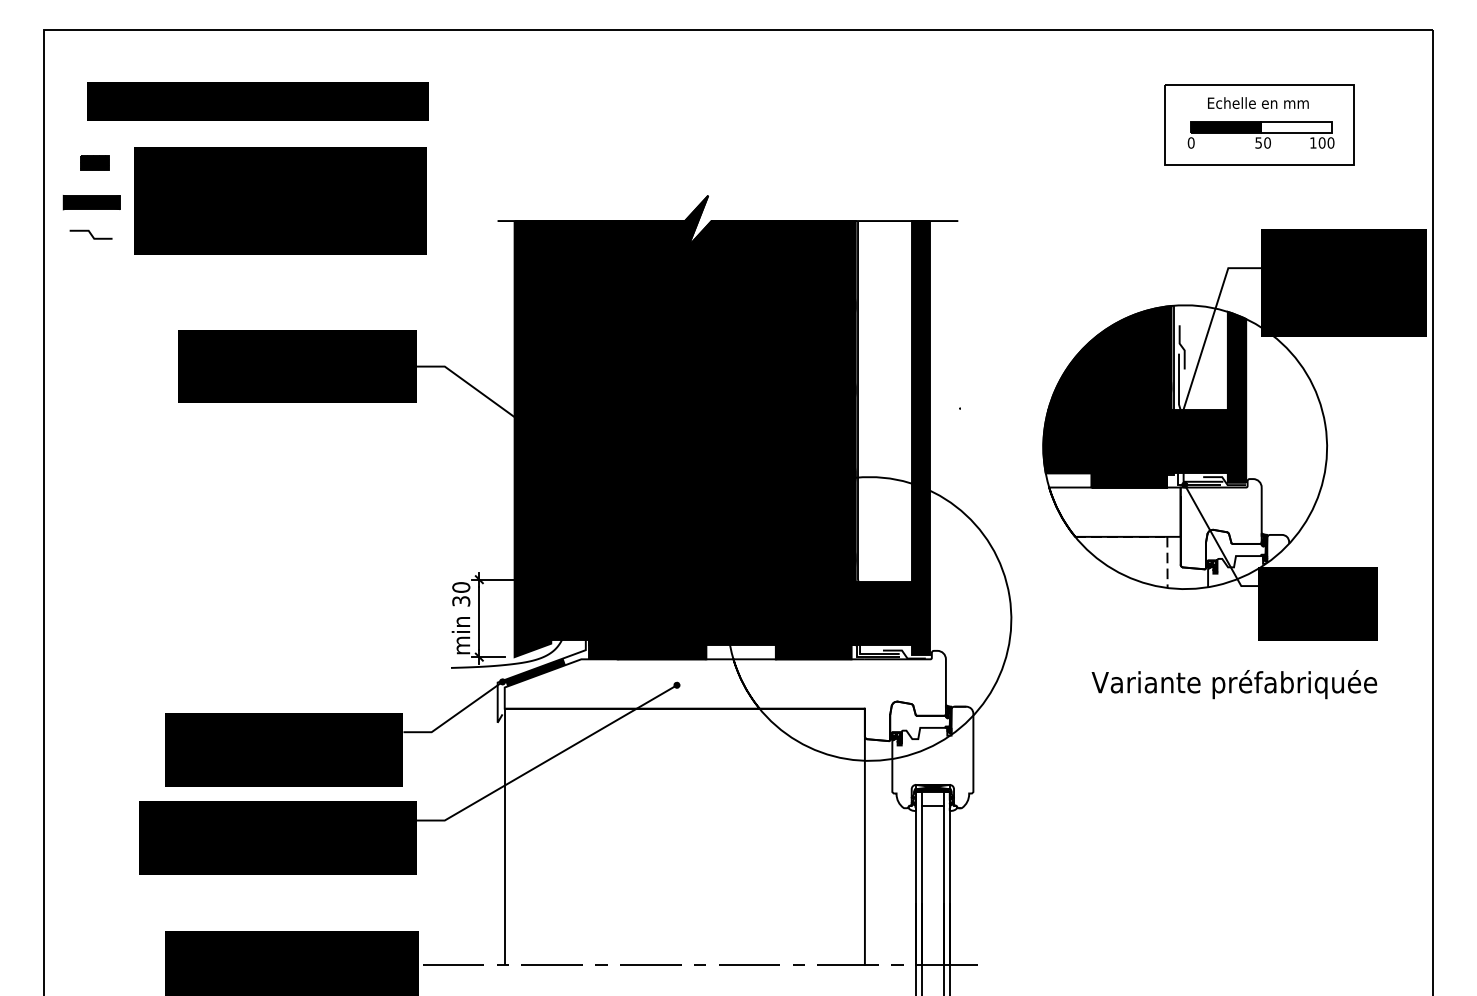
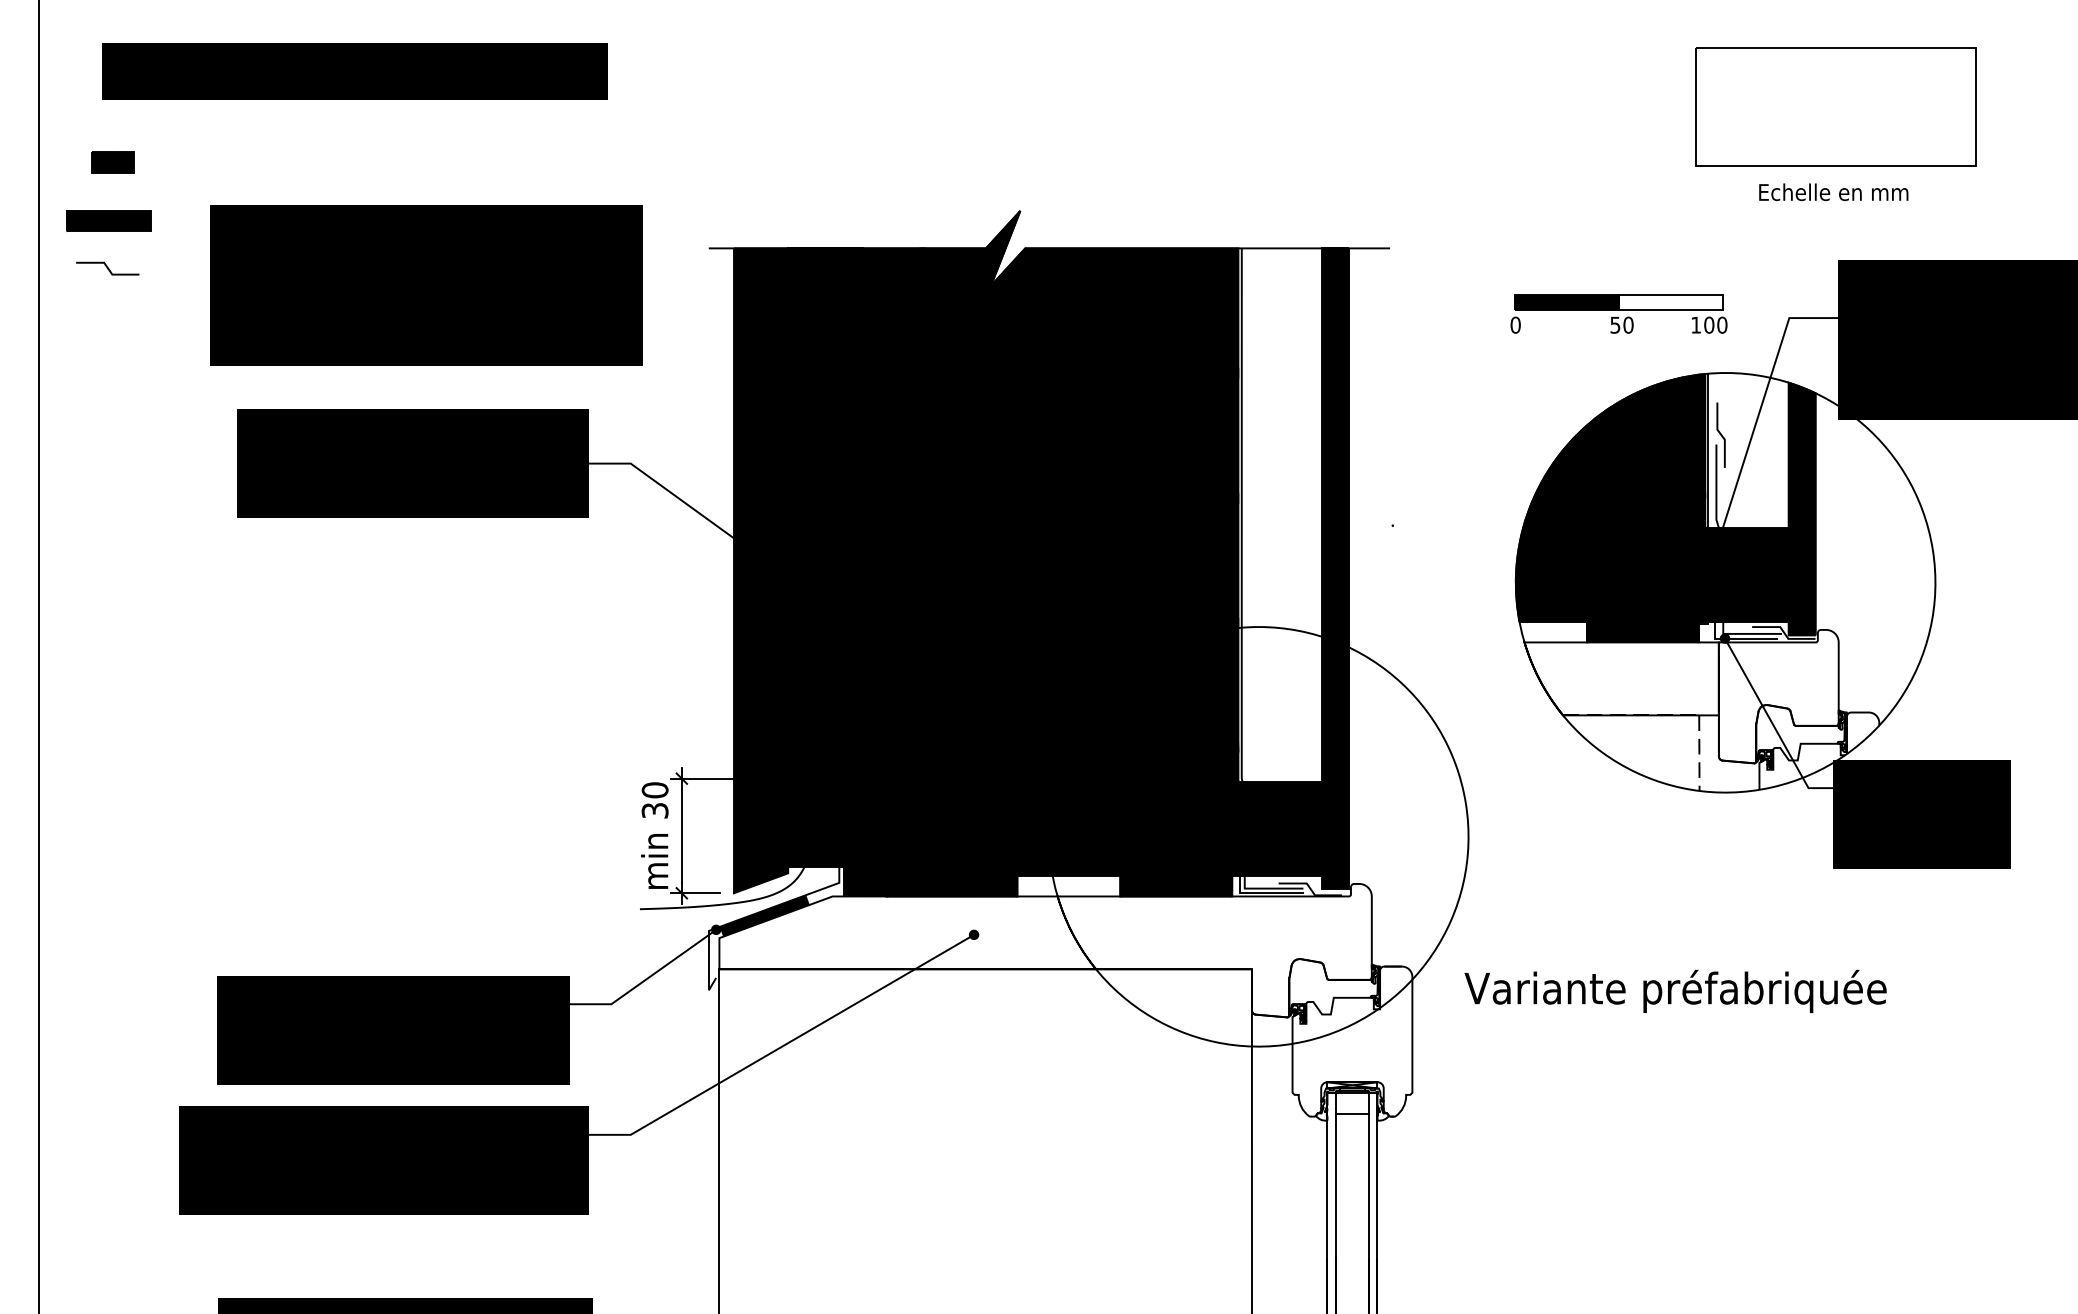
text: (1258, 102) -> (1833, 191), moved
part: (1260, 134) -> (1618, 312), moved
text: (280, 200) -> (426, 284), moved
text: (1234, 684) -> (1675, 991), moved

